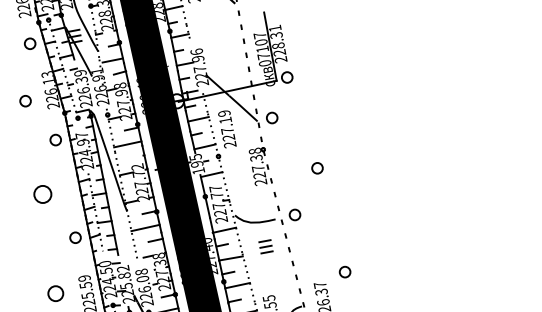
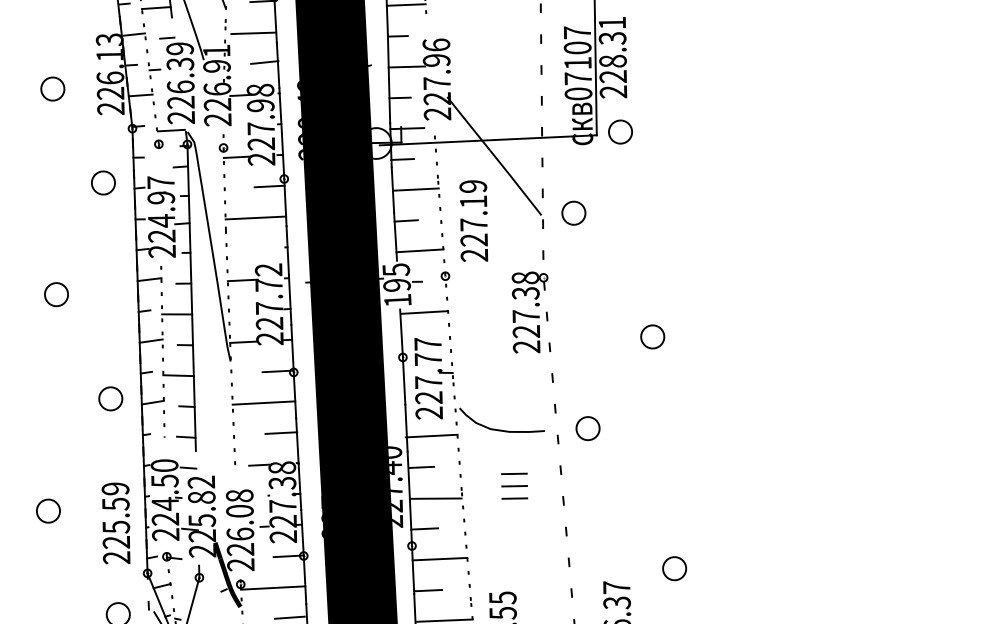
circle: (42, 194) -> (55, 294), size x0.62
circle: (55, 293) -> (48, 510), size x0.71

